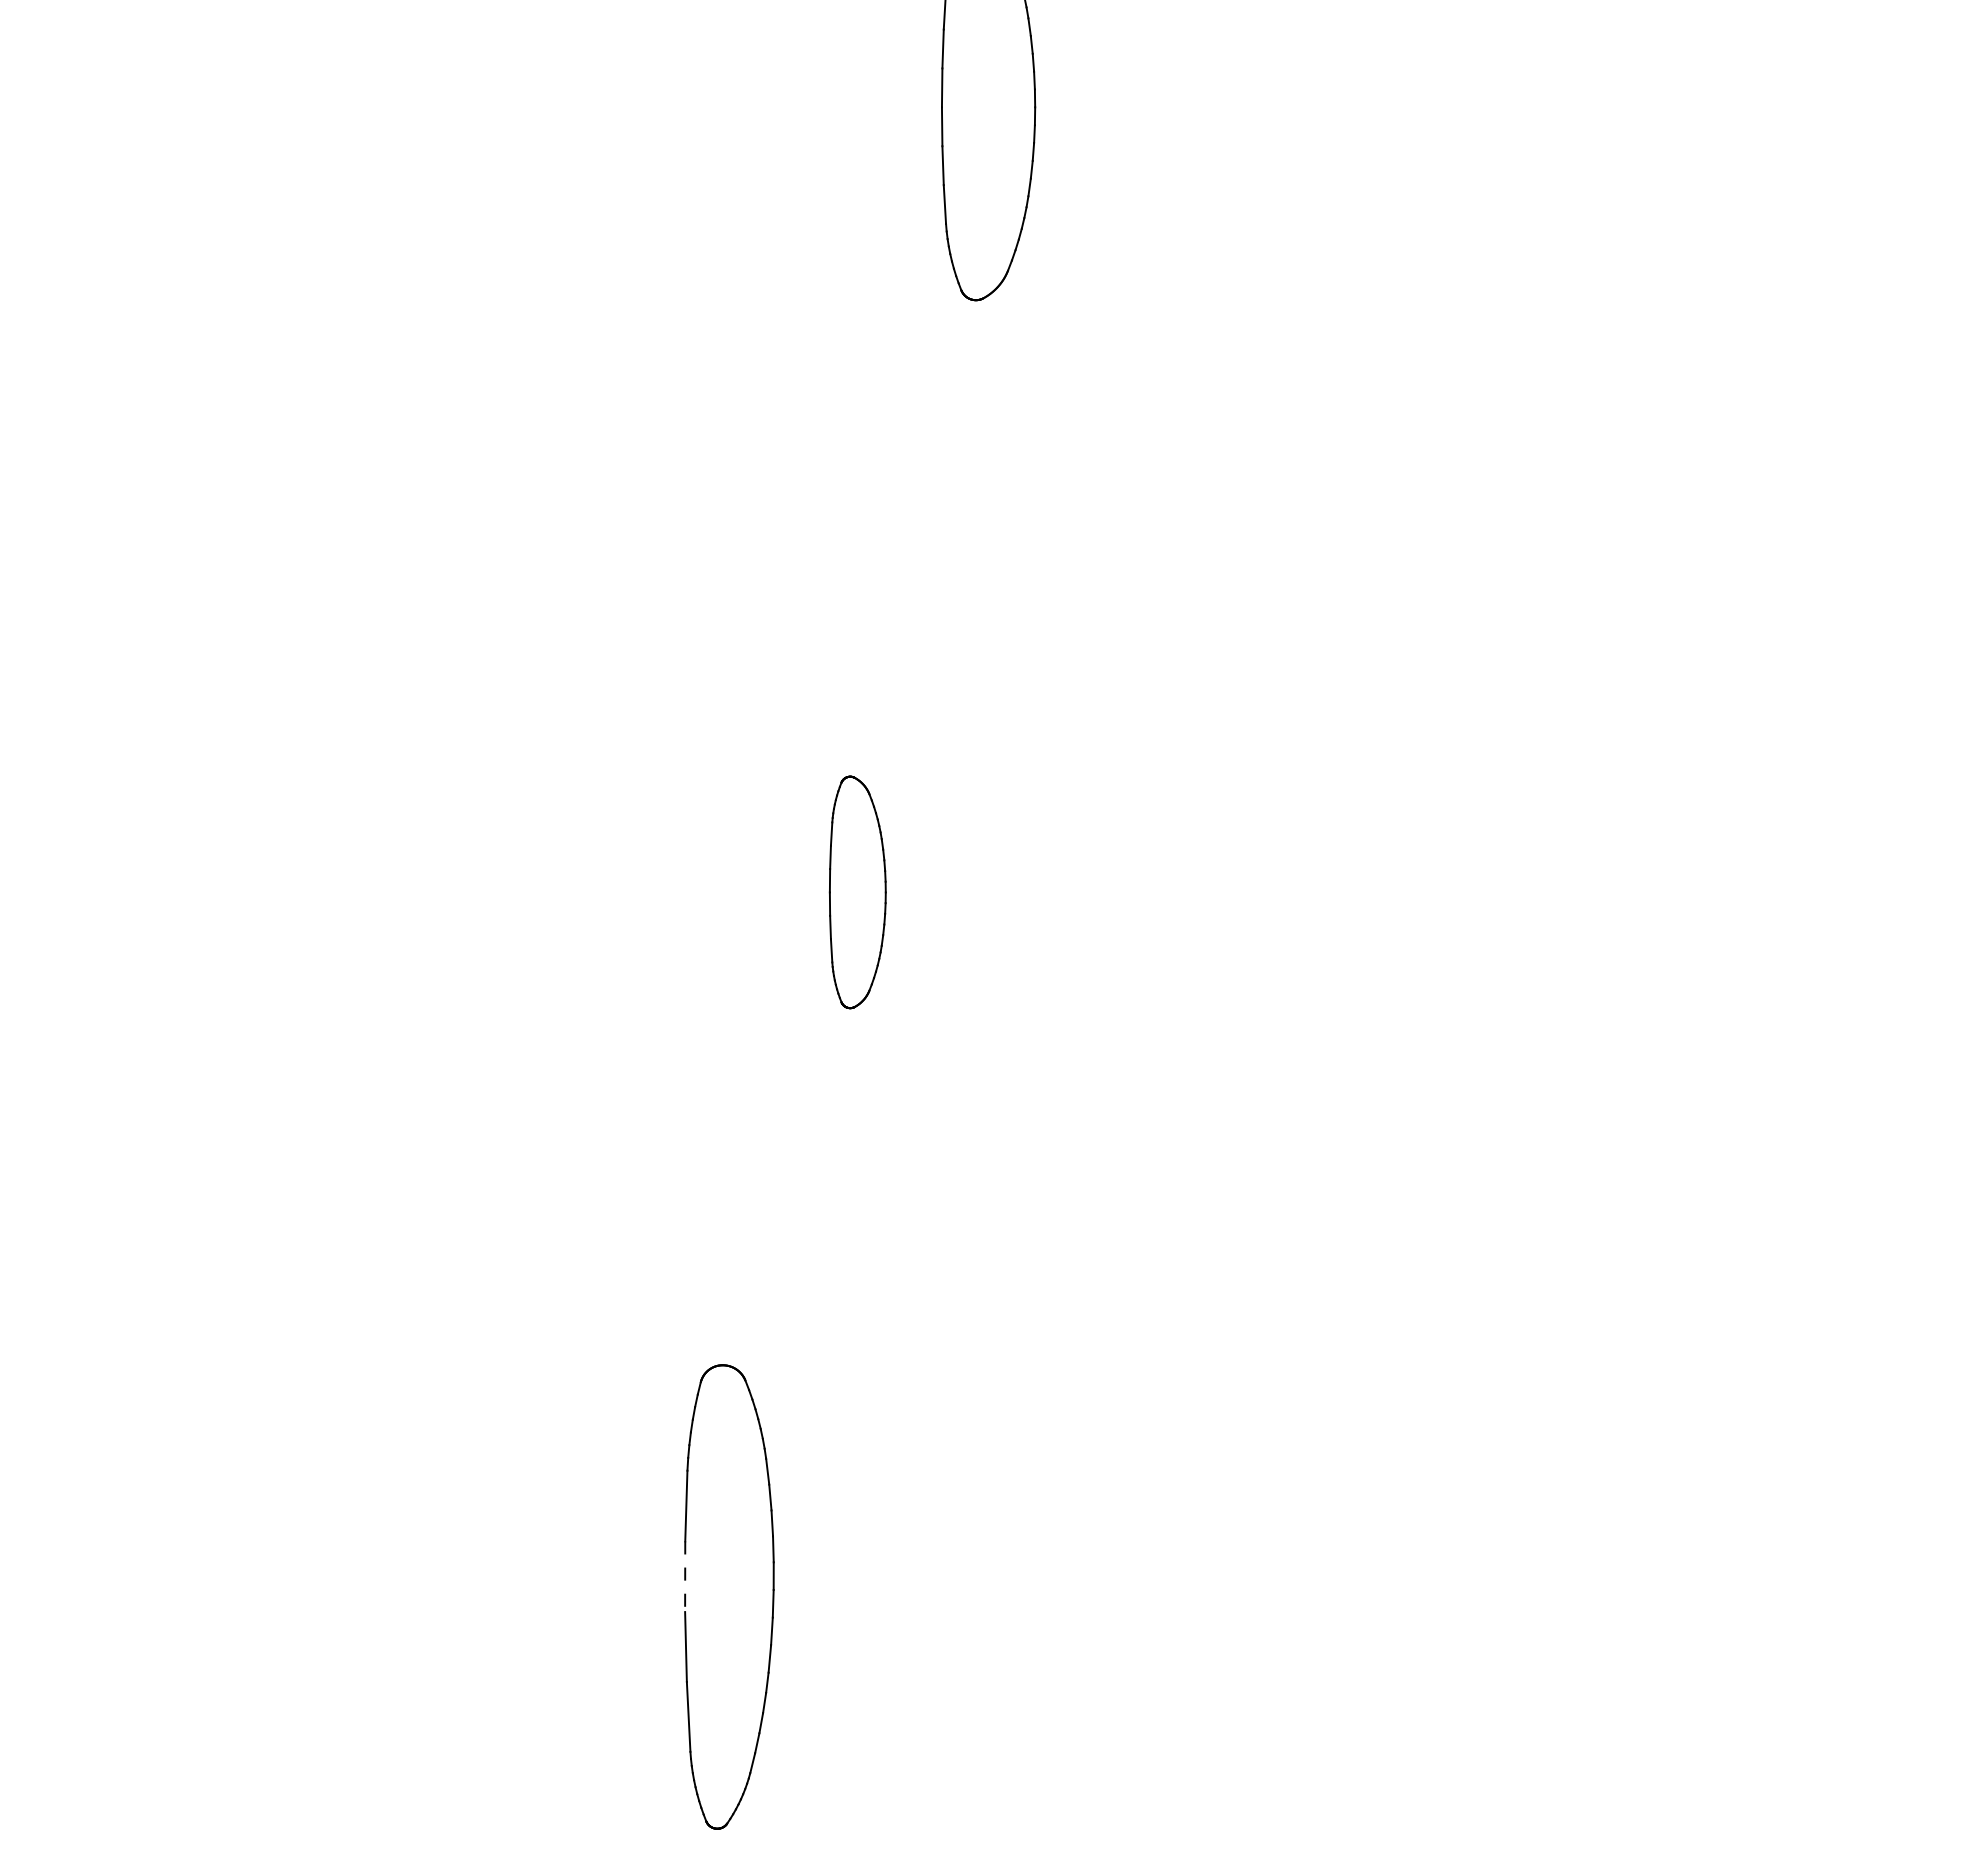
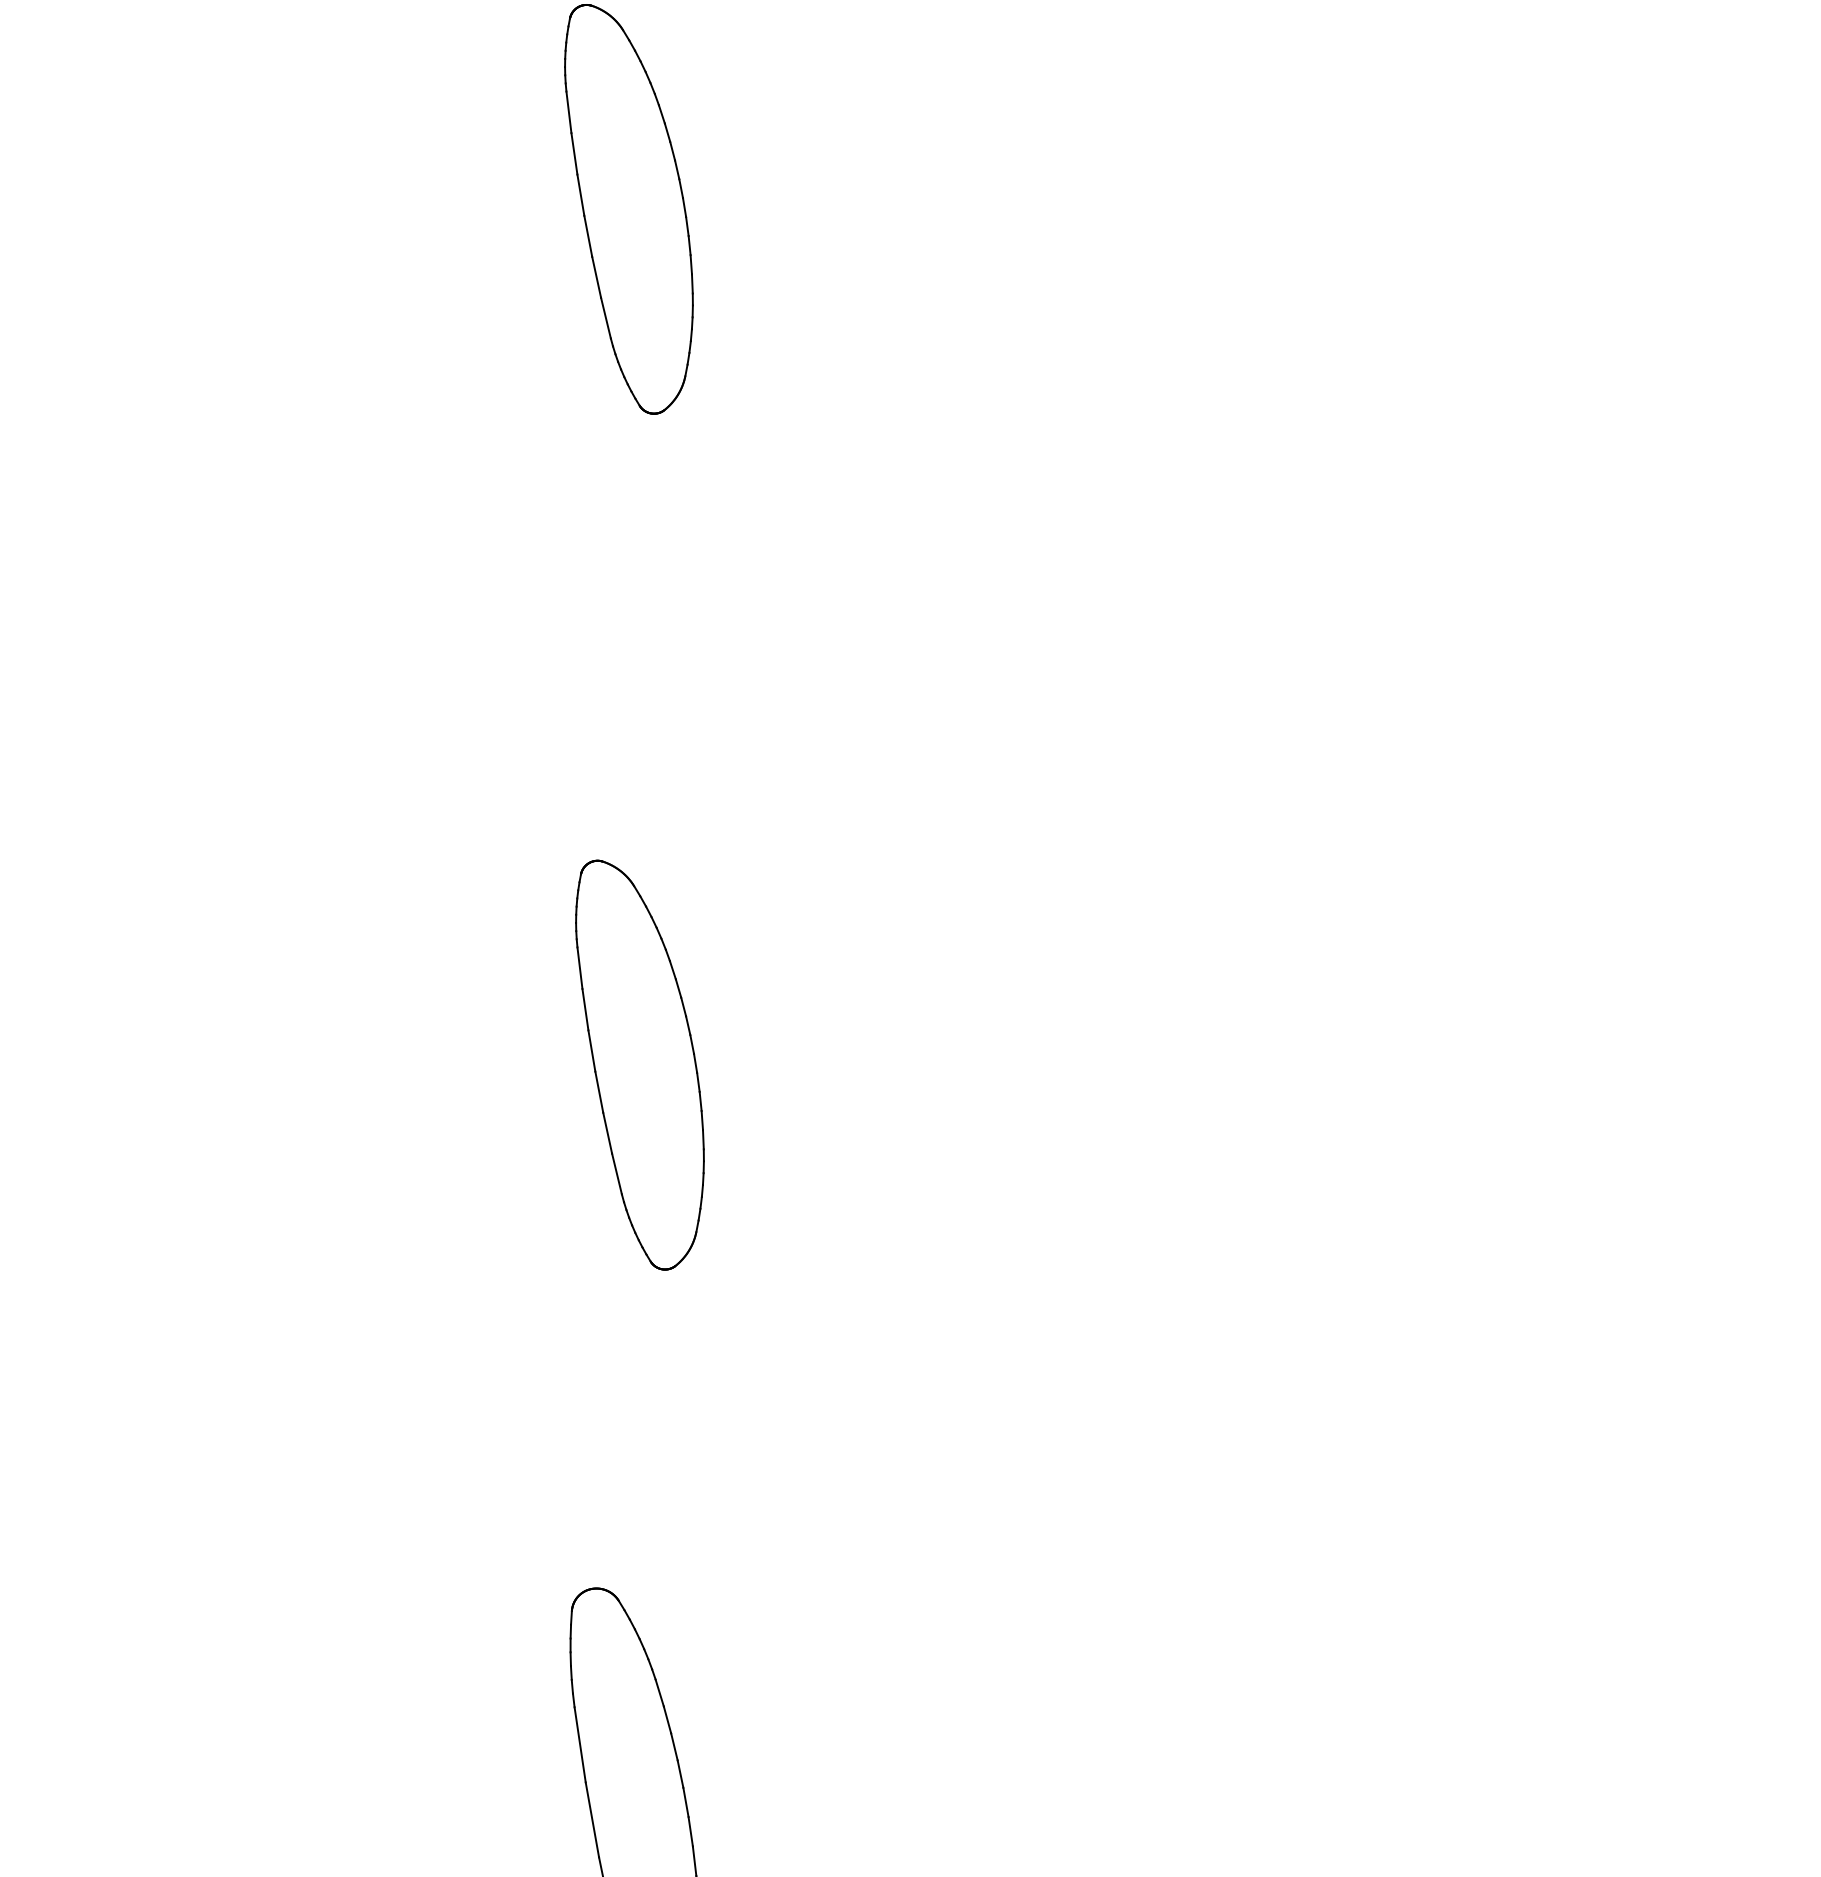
part: (857, 892) -> (644, 1062), size x1.67
line: (685, 1577) -> (592, 1820), dashed -> solid

